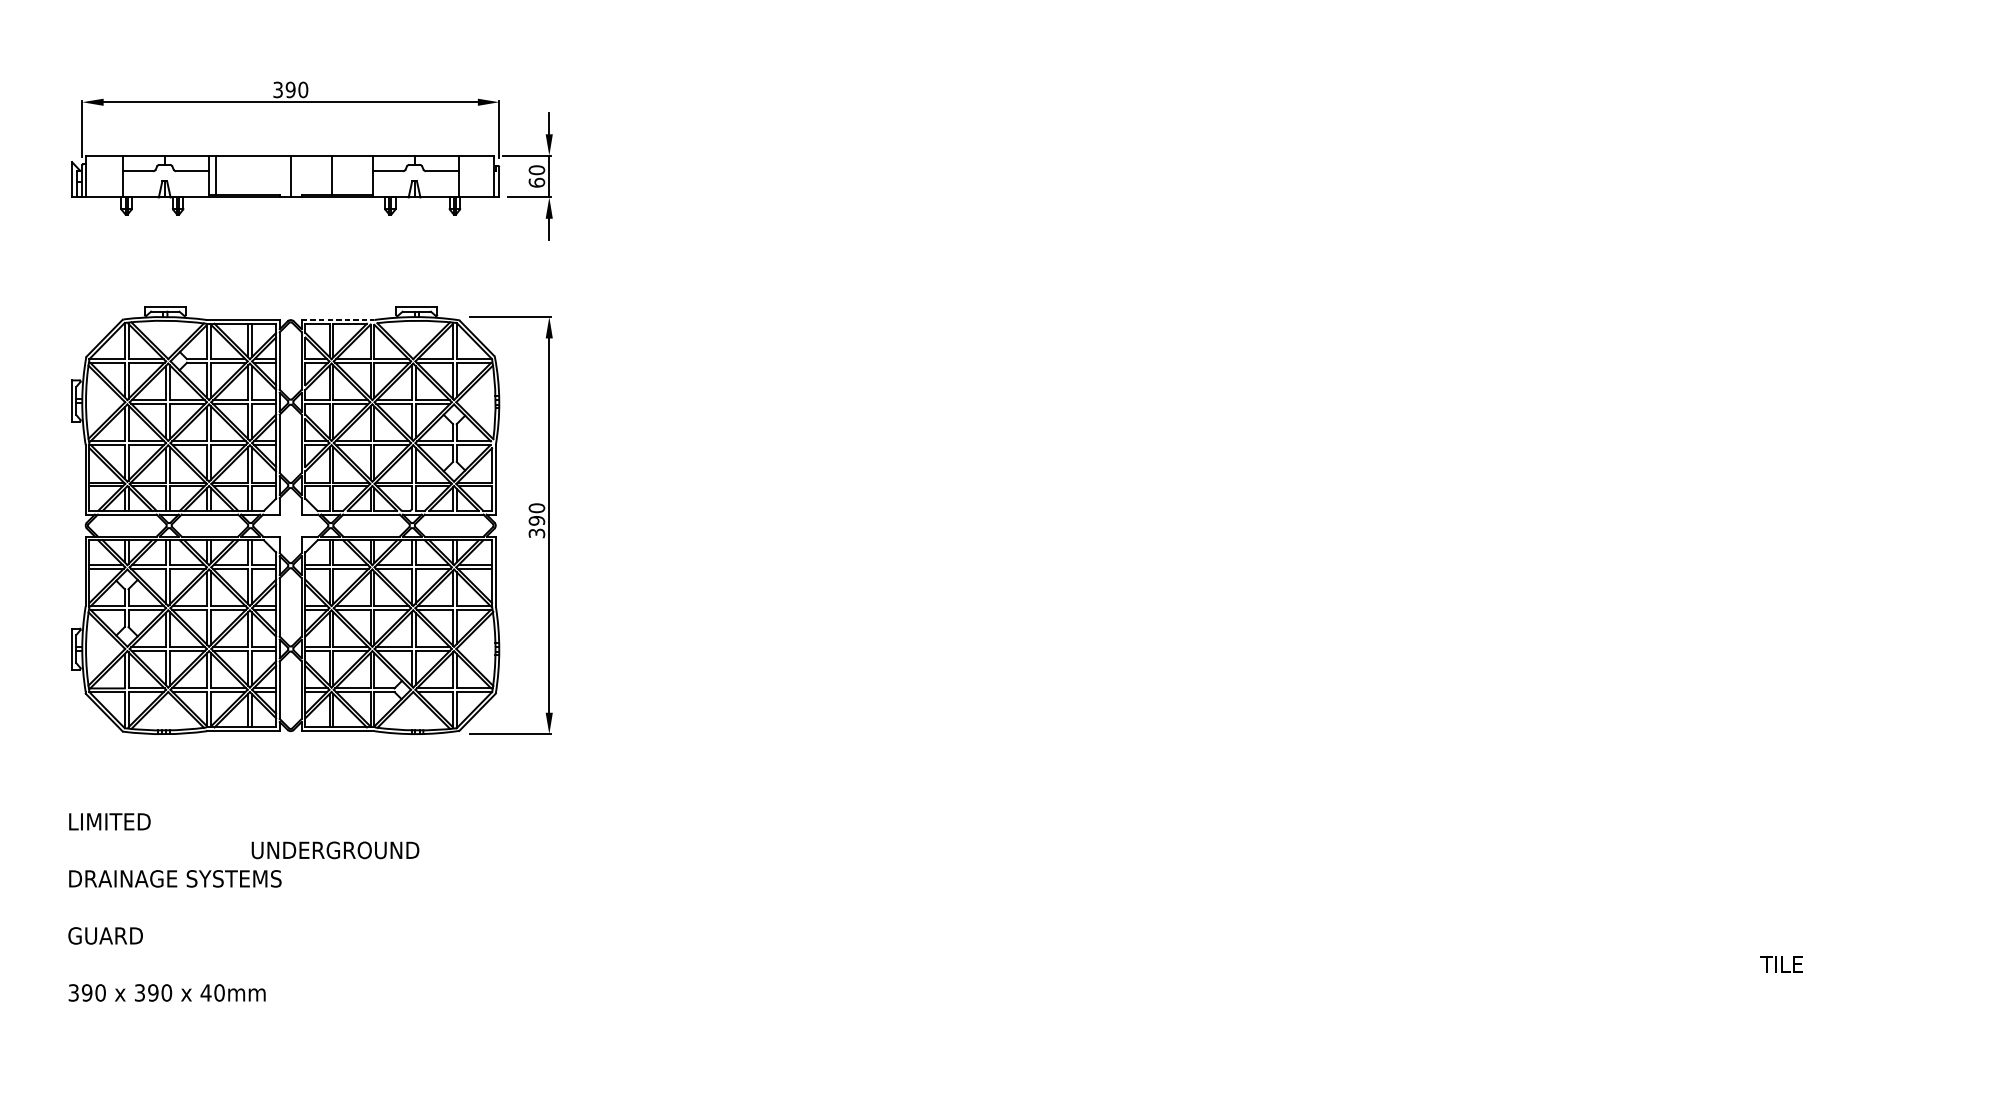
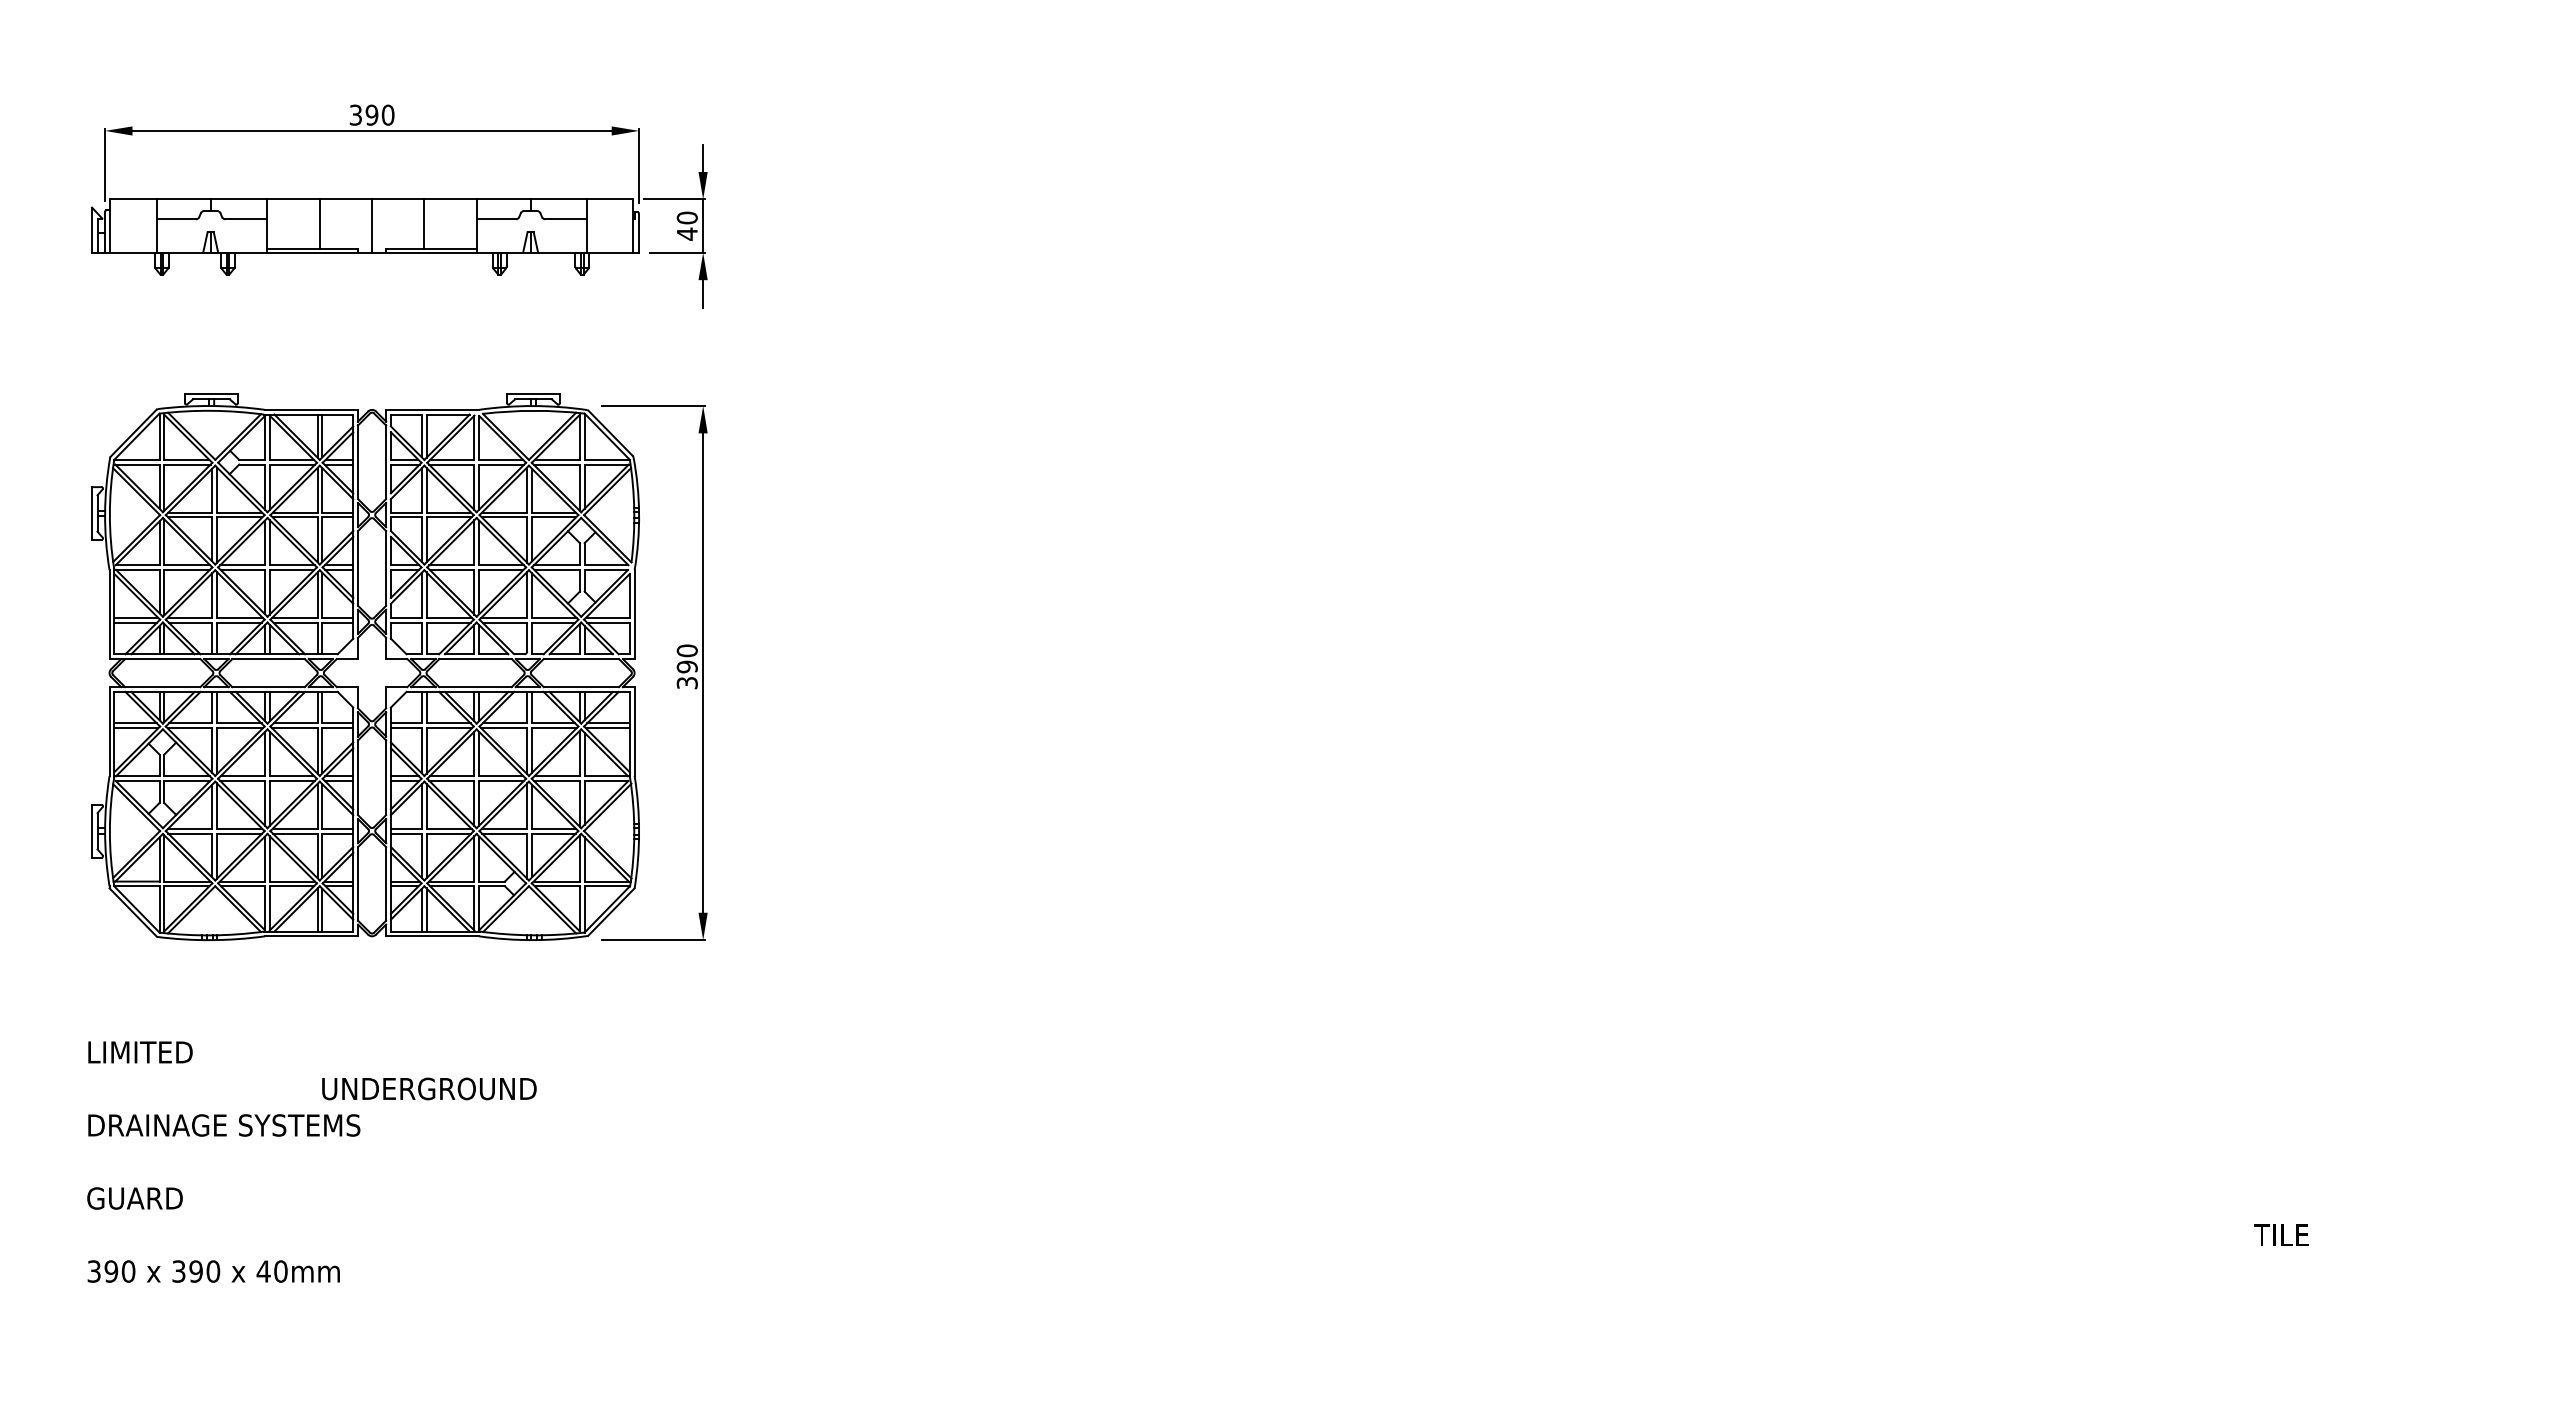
line: (216, 175) -> (319, 224), moved
text: (536, 182) -> (686, 233), 60 -> 40
line: (338, 319) -> (433, 409), dashed -> solid

